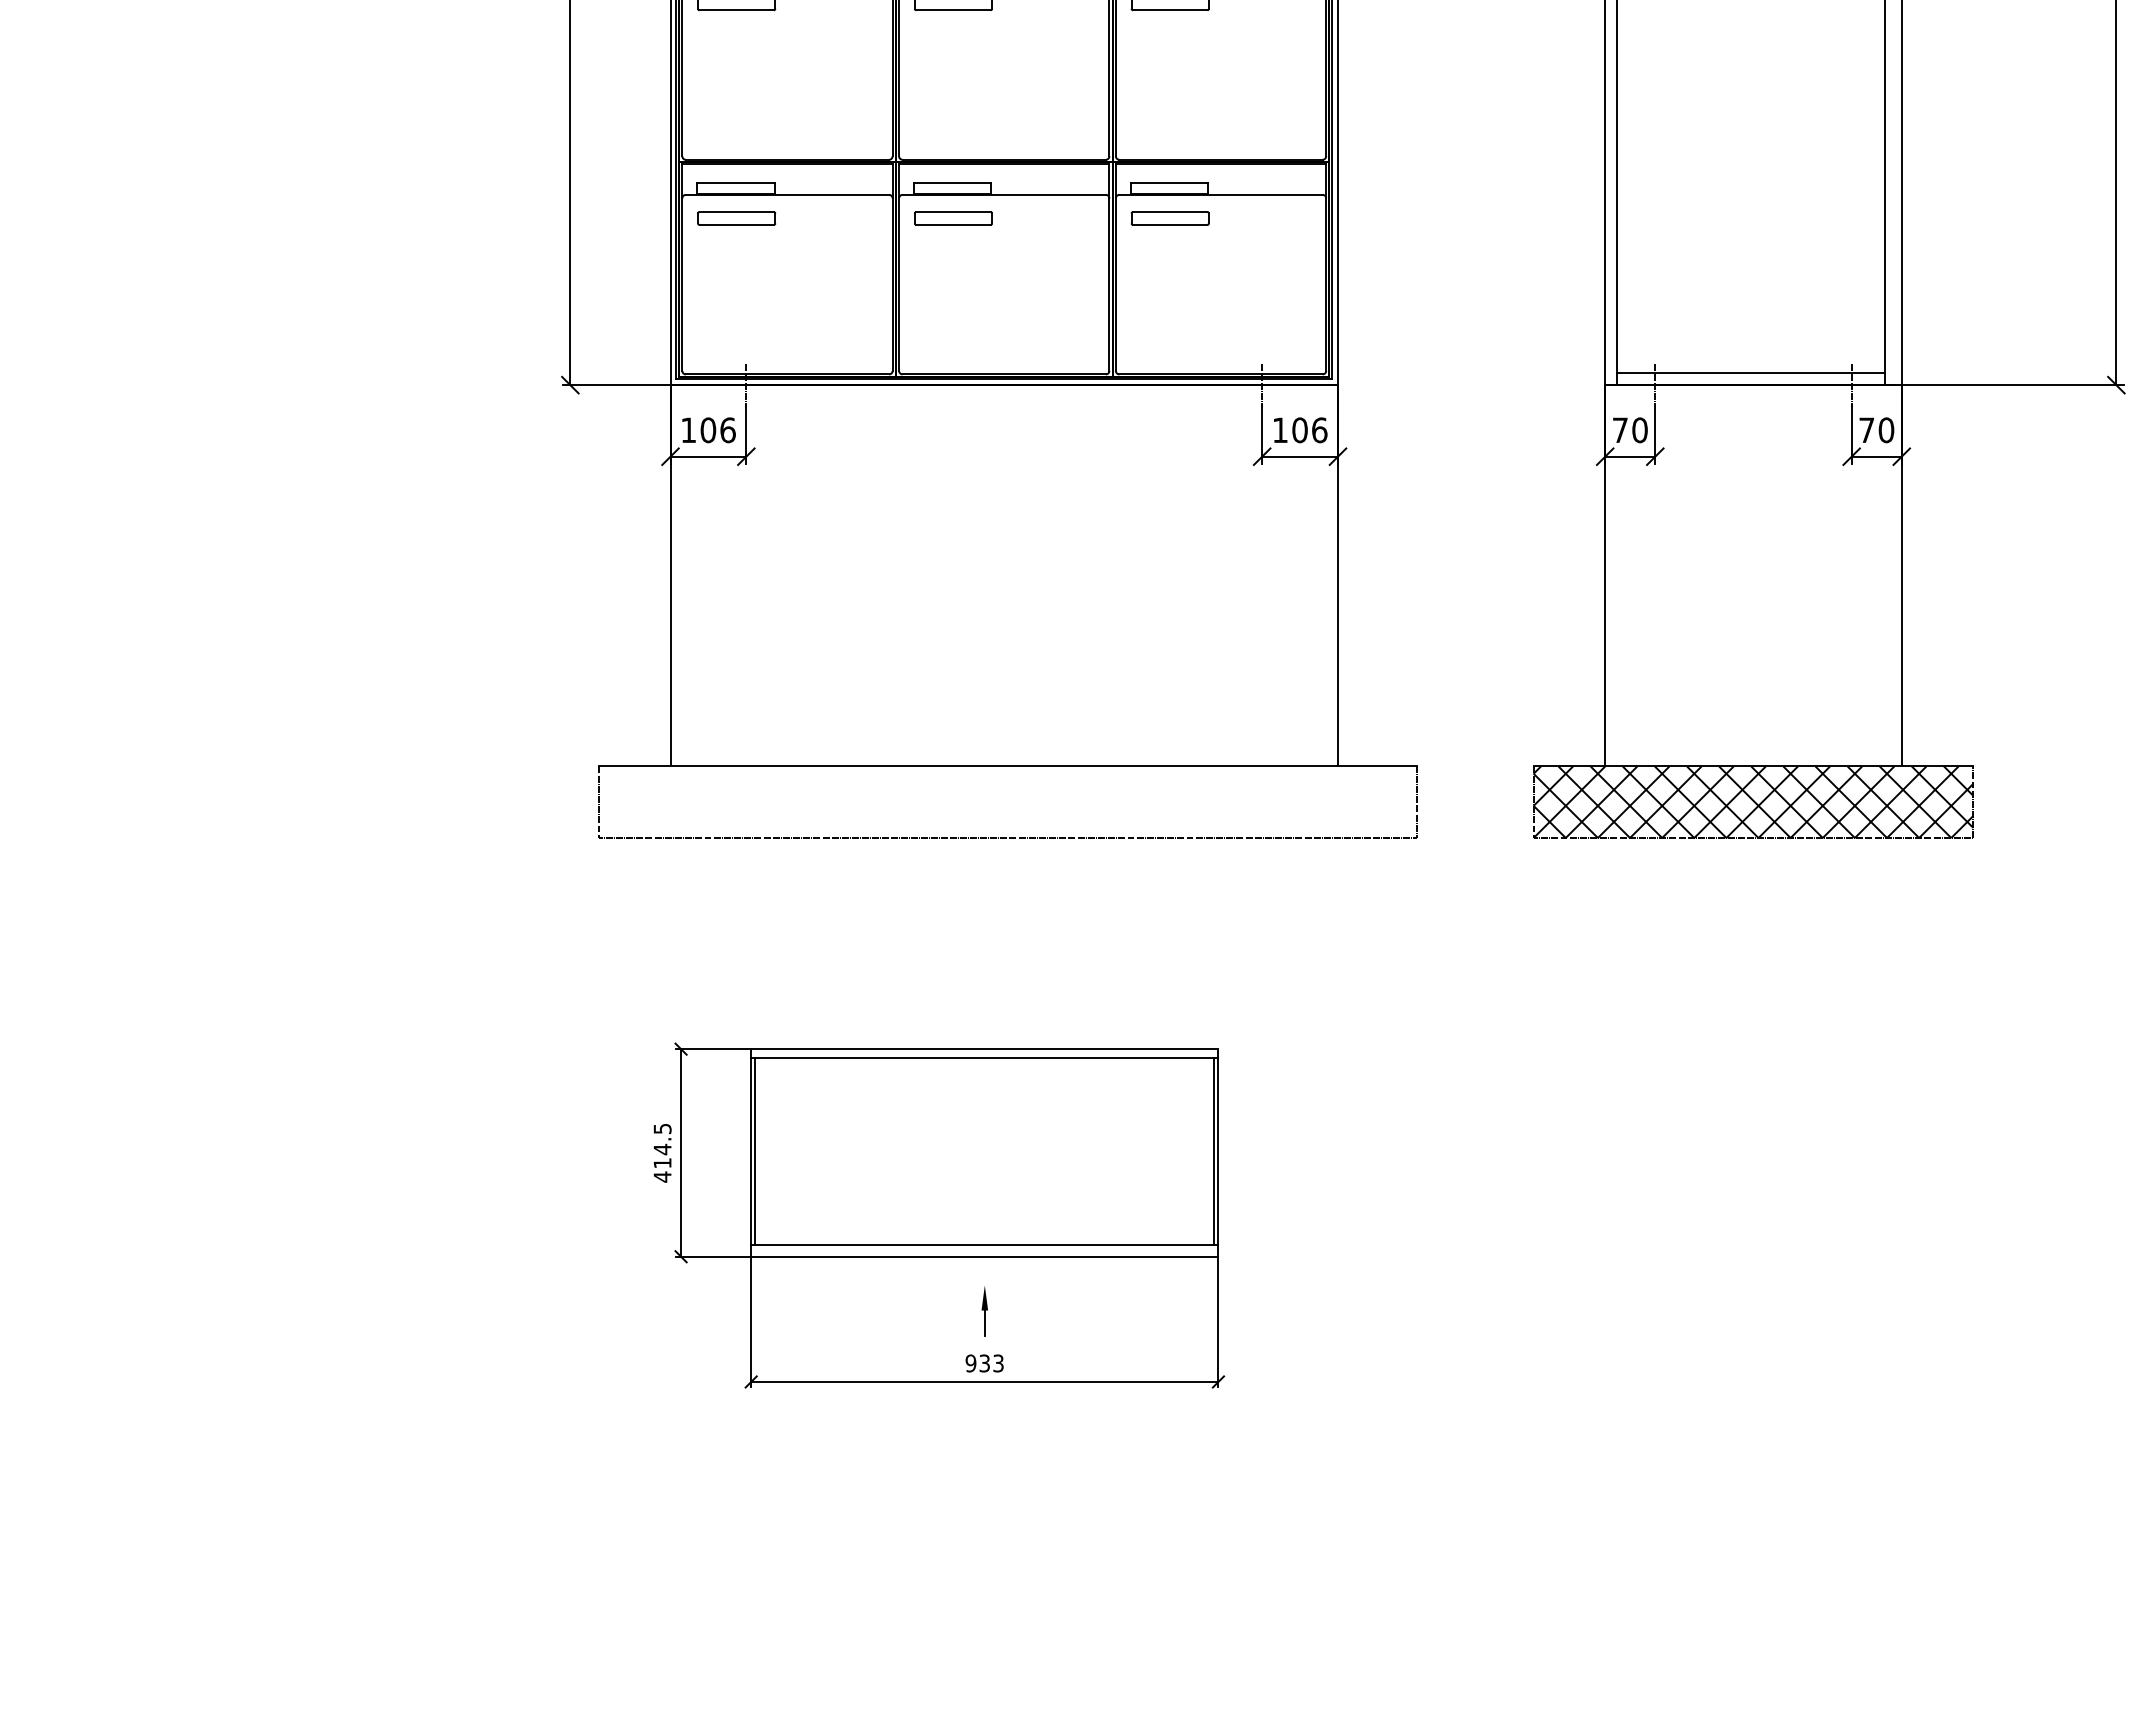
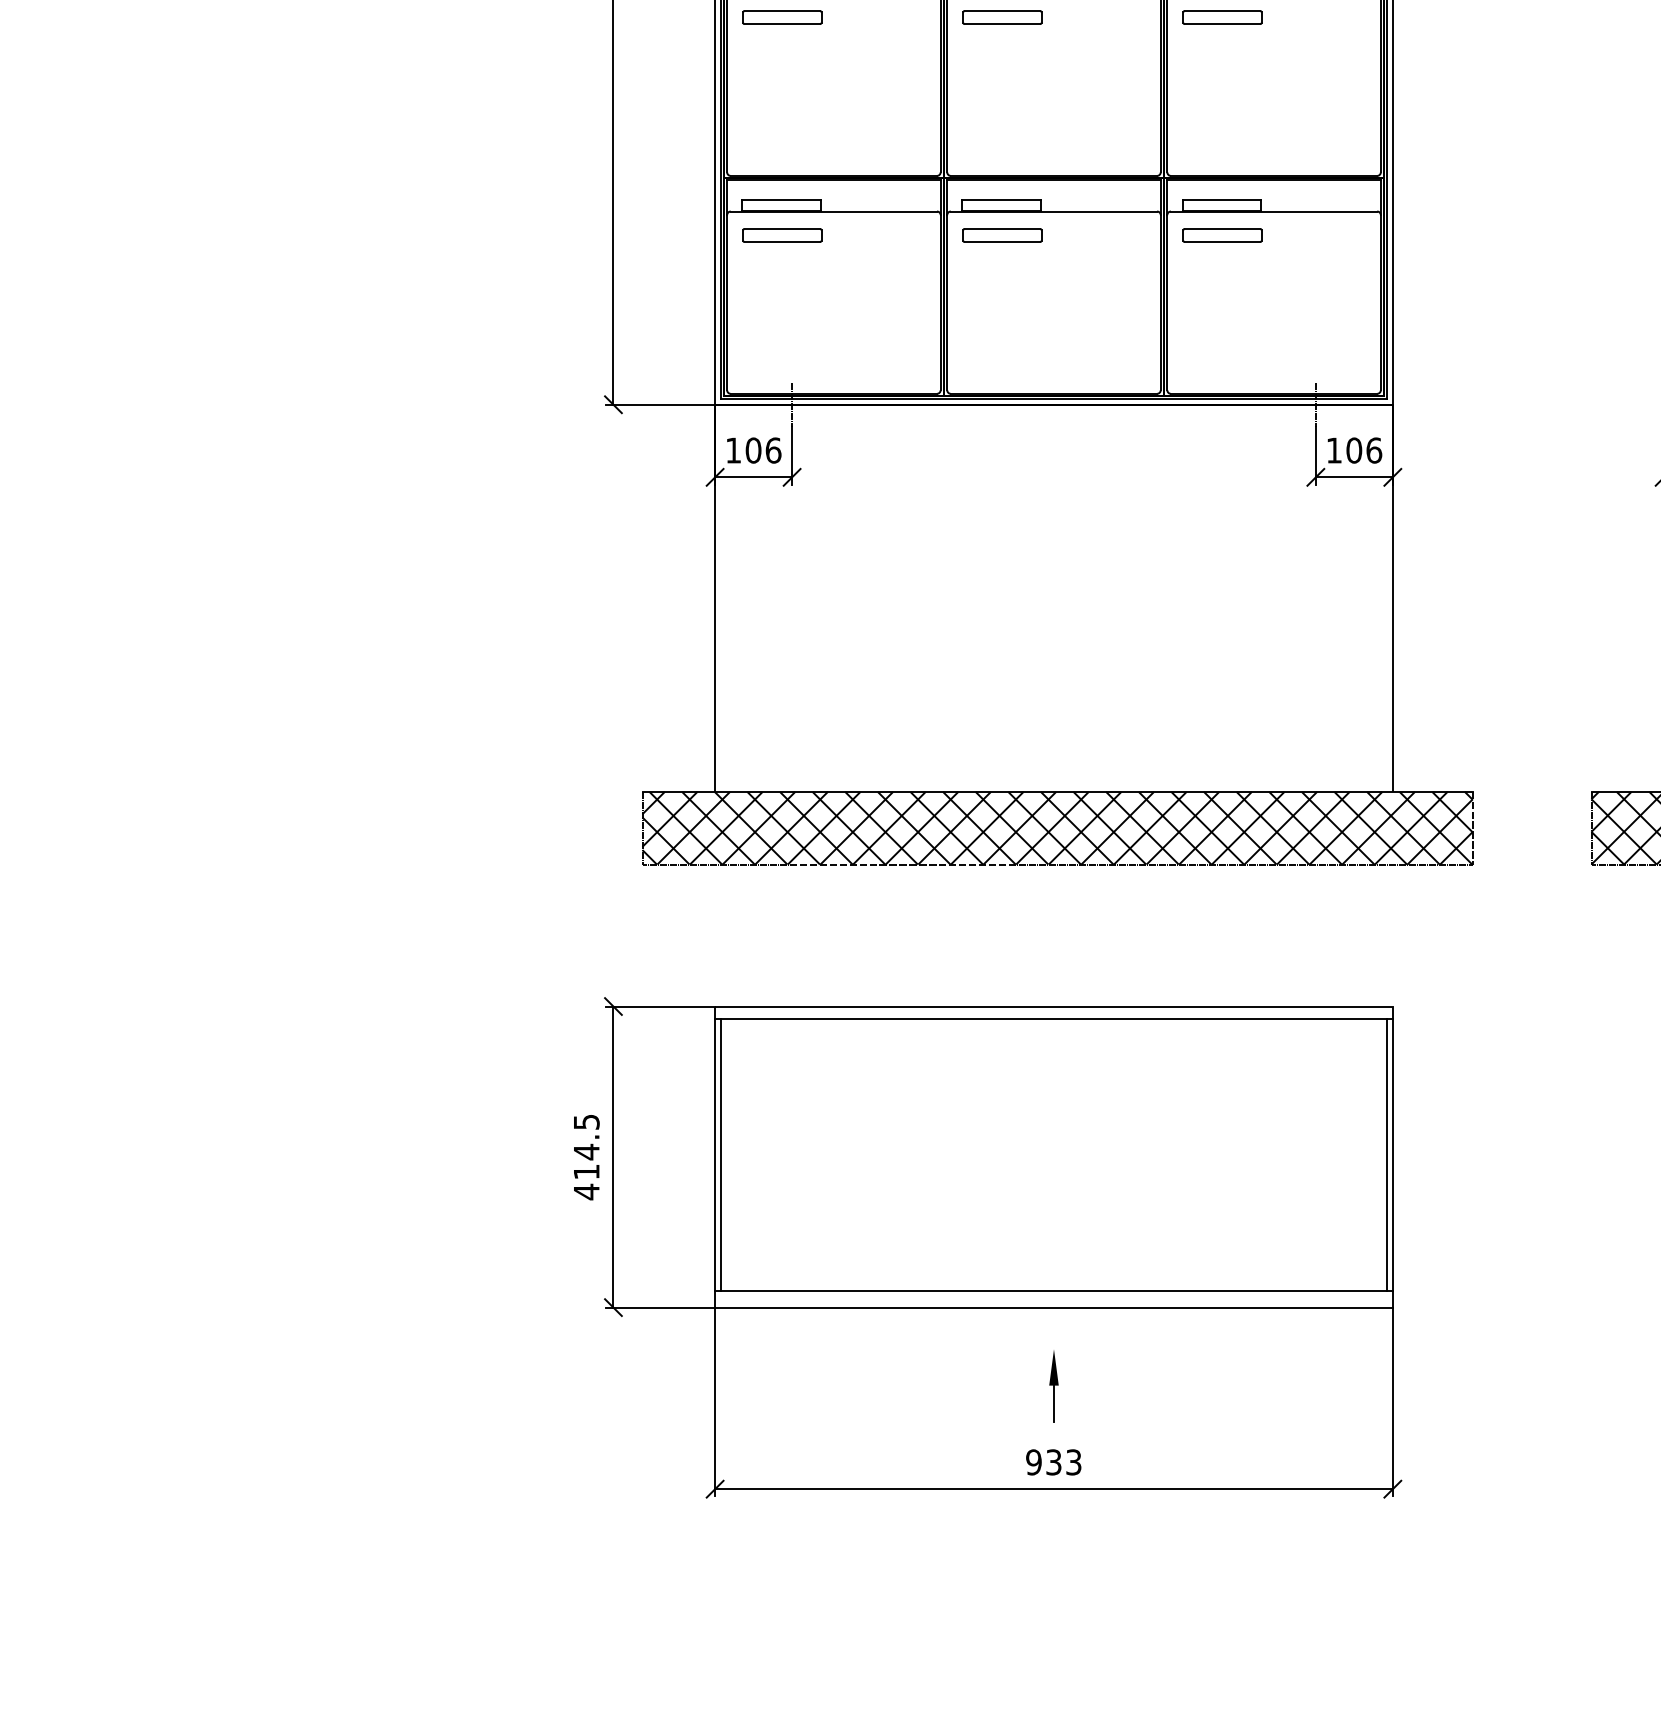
hatch: (1007, 802) -> (1057, 828), added
part: (939, 1215) -> (988, 1247), size x1.43

